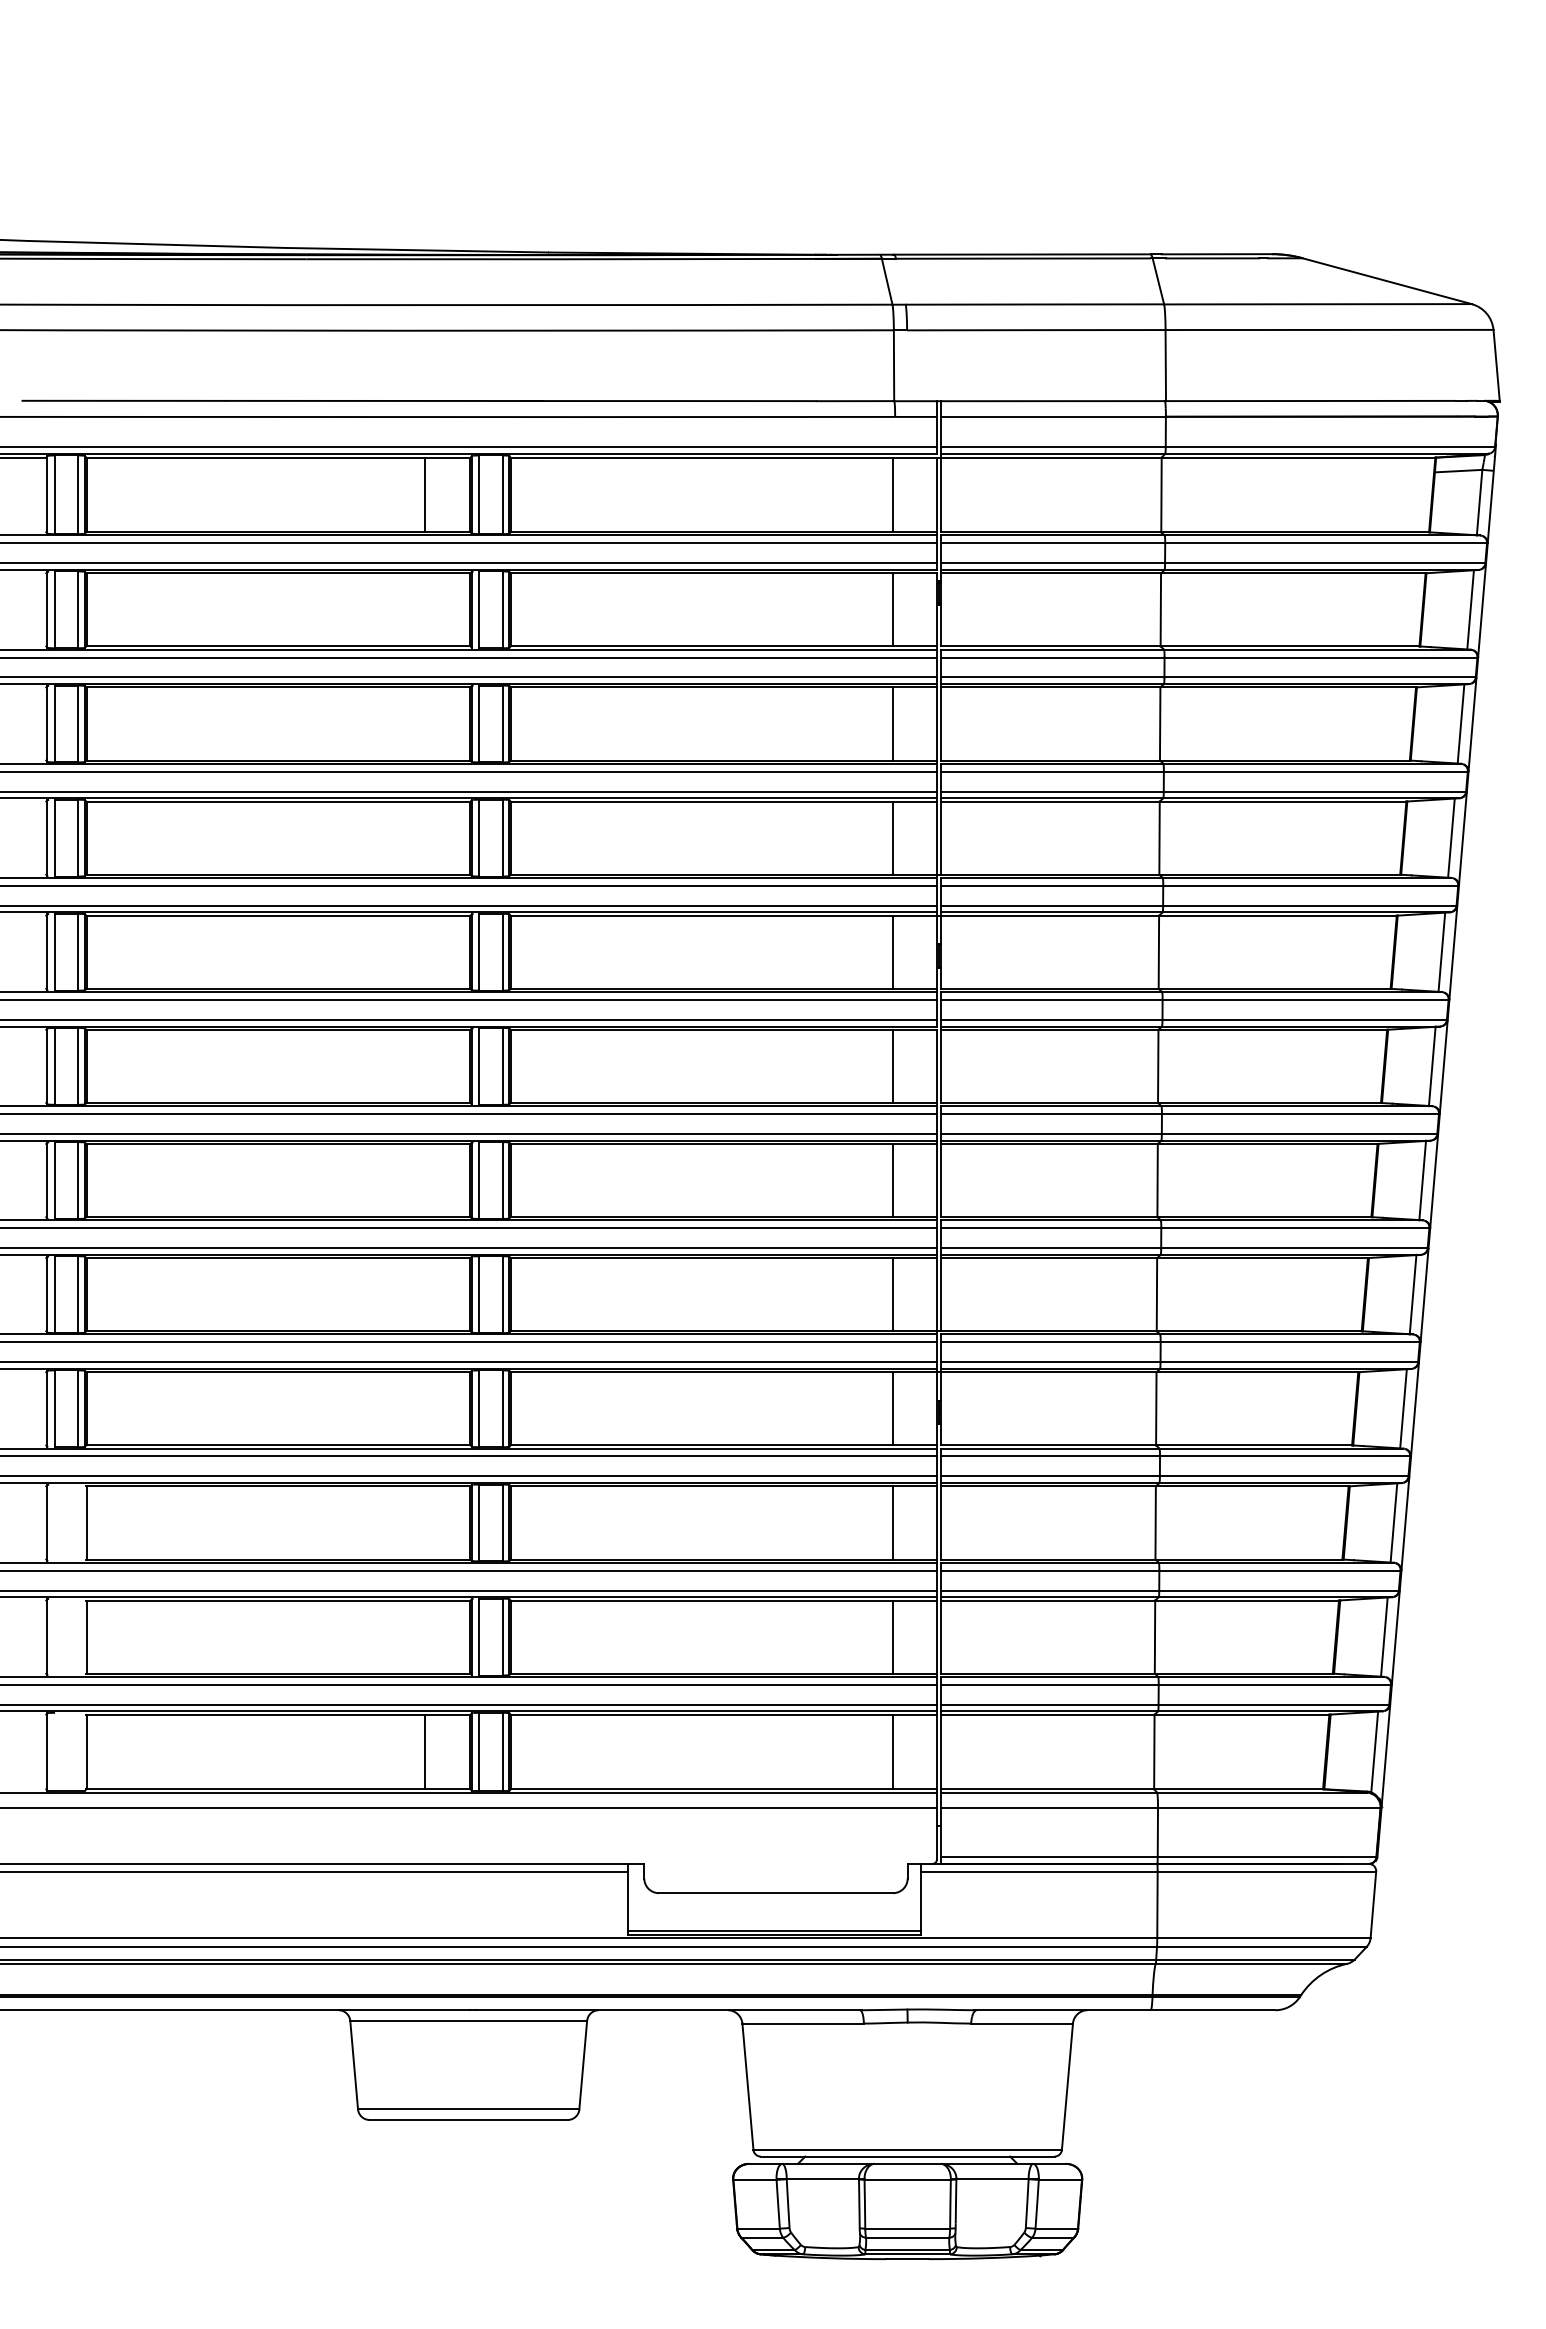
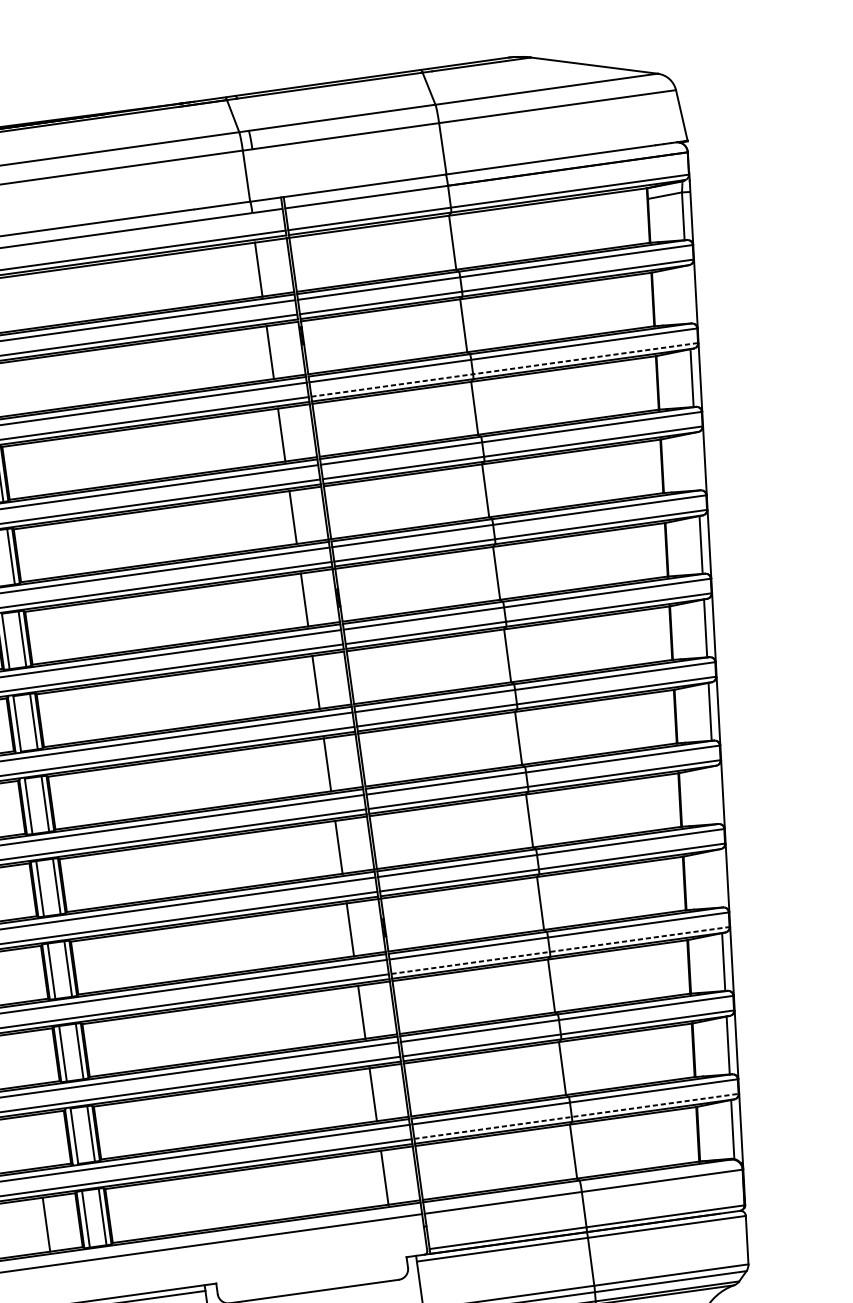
line: (1470, 609) -> (687, 294), removed
line: (1208, 677) -> (504, 369), solid -> dashed
line: (1451, 837) -> (696, 461), removed
line: (1412, 1294) -> (714, 795), removed
line: (1403, 1408) -> (719, 878), removed
line: (1174, 1476) -> (560, 950), solid -> dashed
line: (1165, 1704) -> (576, 1116), solid -> dashed

